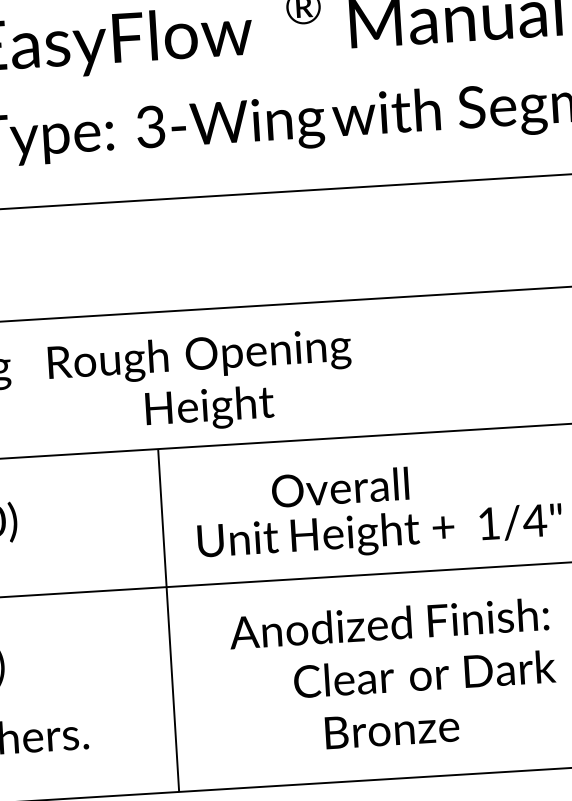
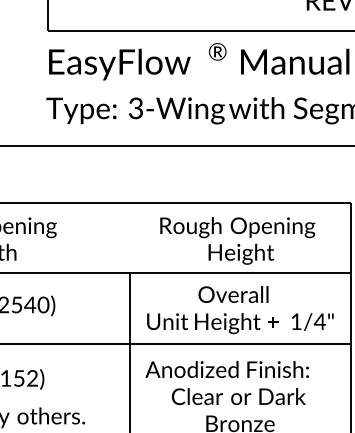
text: (200, 382) -> (237, 240), moved
text: (340, 487) -> (233, 294), moved
text: (387, 623) -> (226, 369), moved
text: (424, 674) -> (238, 396), moved

